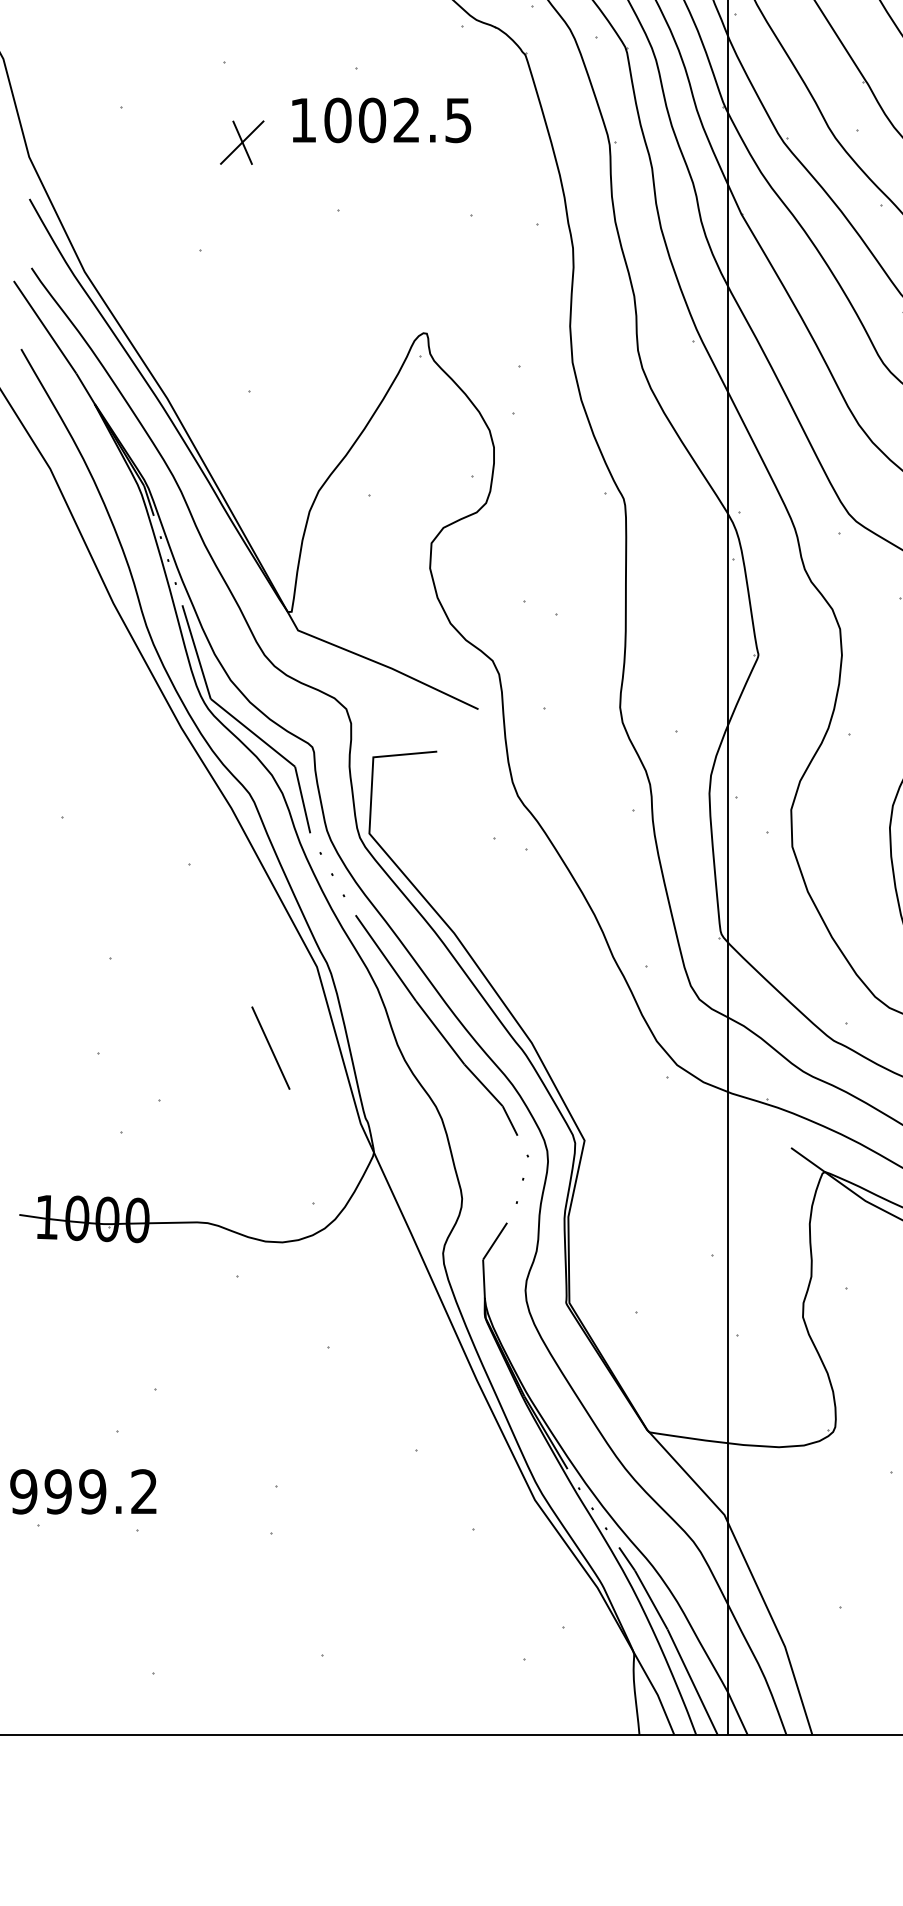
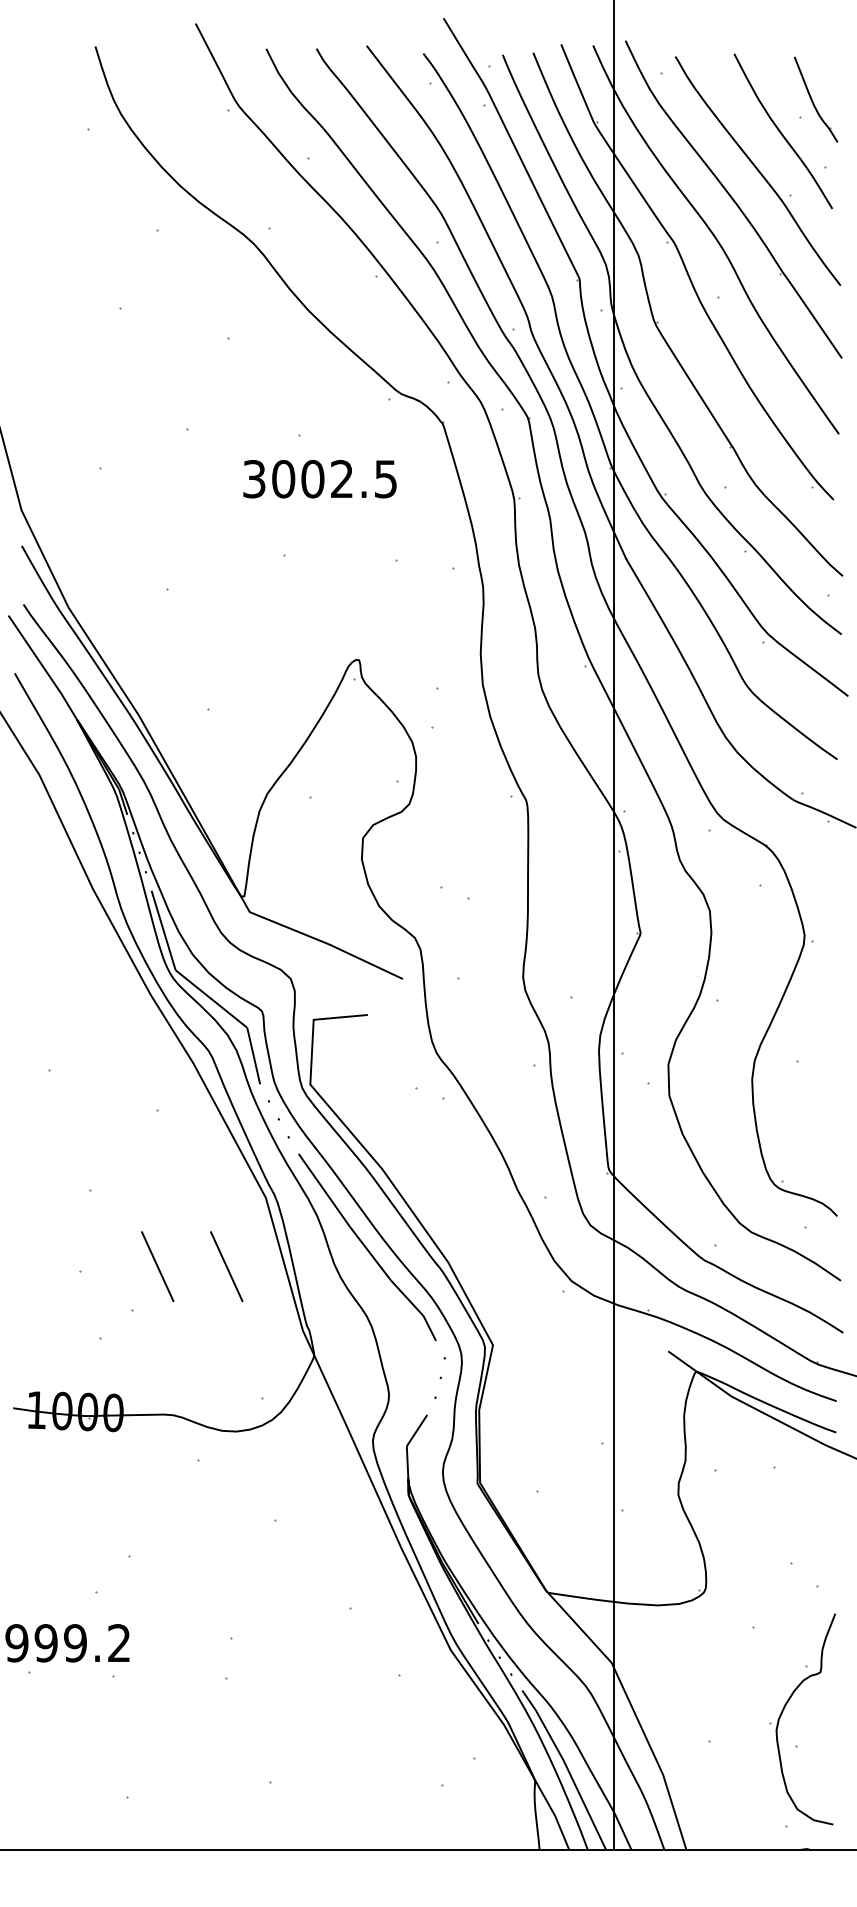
text: (303, 120) -> (254, 479), 1002.5 -> 3002.5
part: (242, 143) -> (202, 498), removed
line: (189, 1047) -> (157, 1266), added

